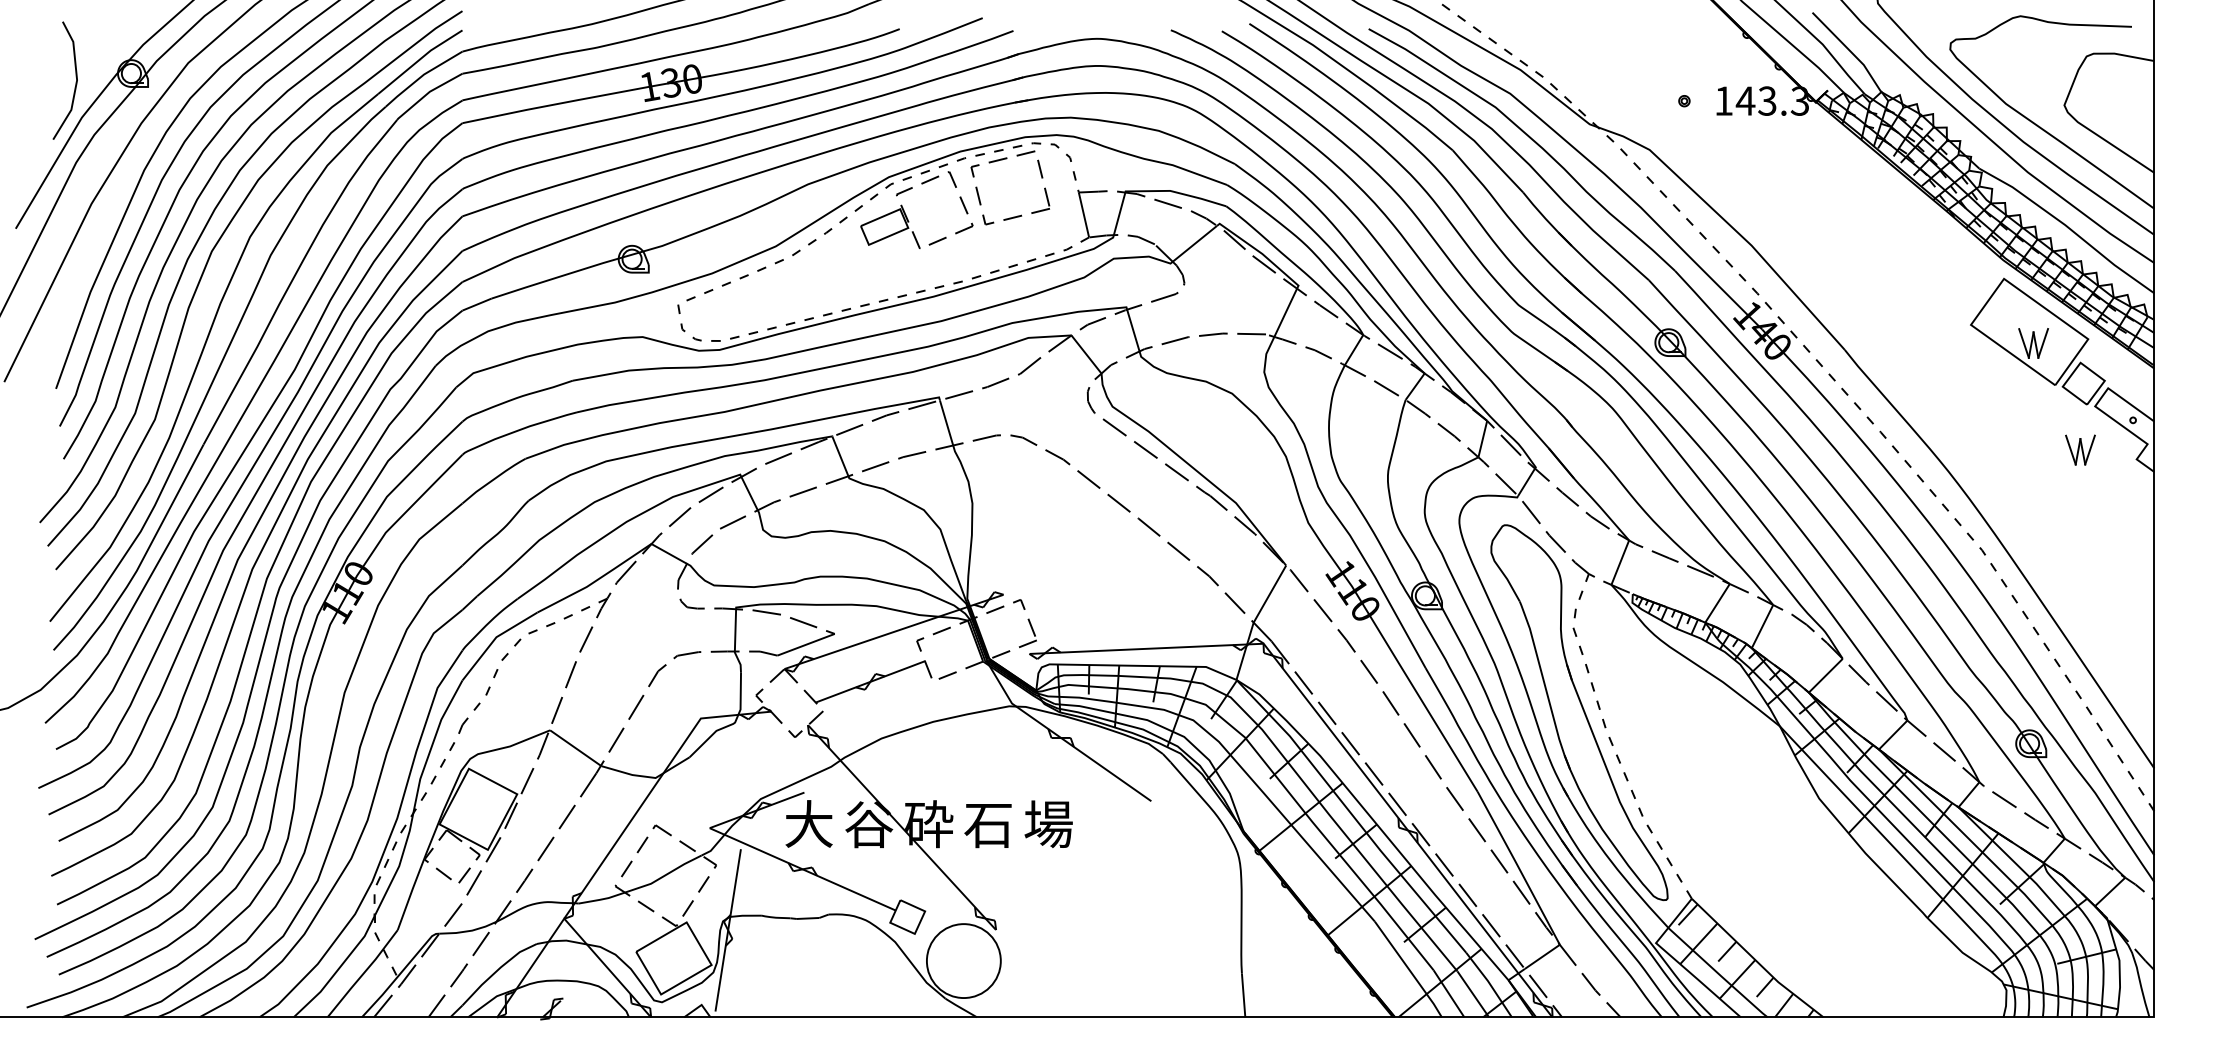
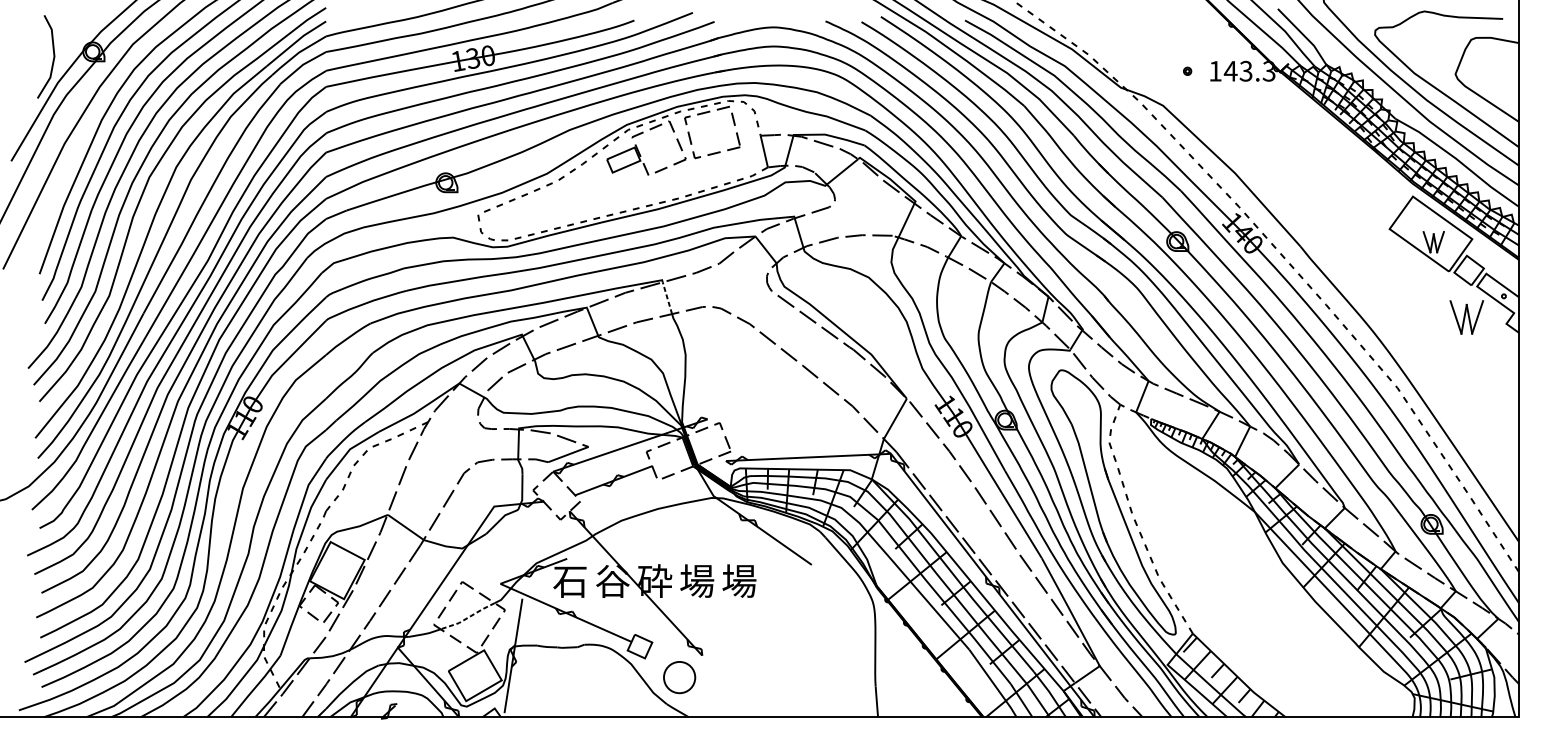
line: (946, 422) -> (667, 297), solid -> dashed
part: (2080, 449) -> (1466, 316), size x1.6
text: (808, 824) -> (570, 581), 大 -> 石
text: (988, 824) -> (696, 581), 石 -> 場
line: (663, 876) -> (467, 617), solid -> dashed
circle: (963, 961) -> (679, 677), size x0.6

